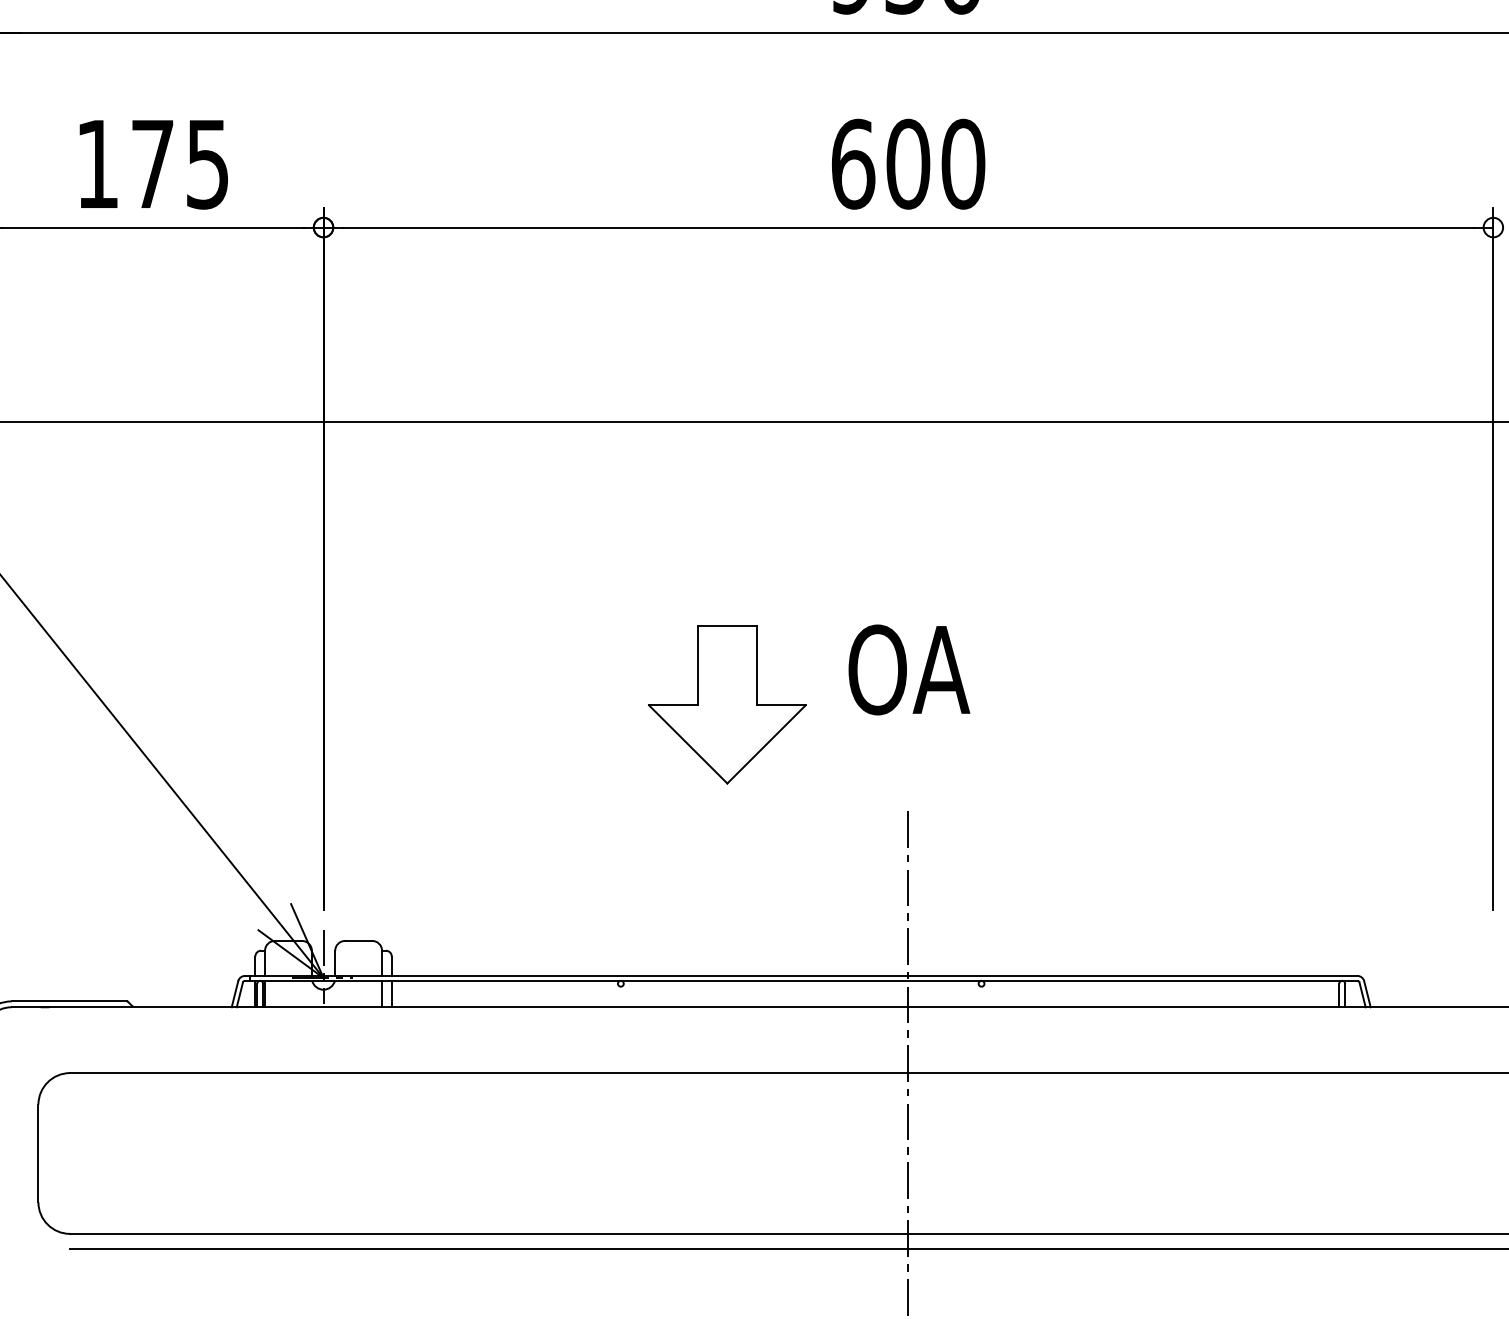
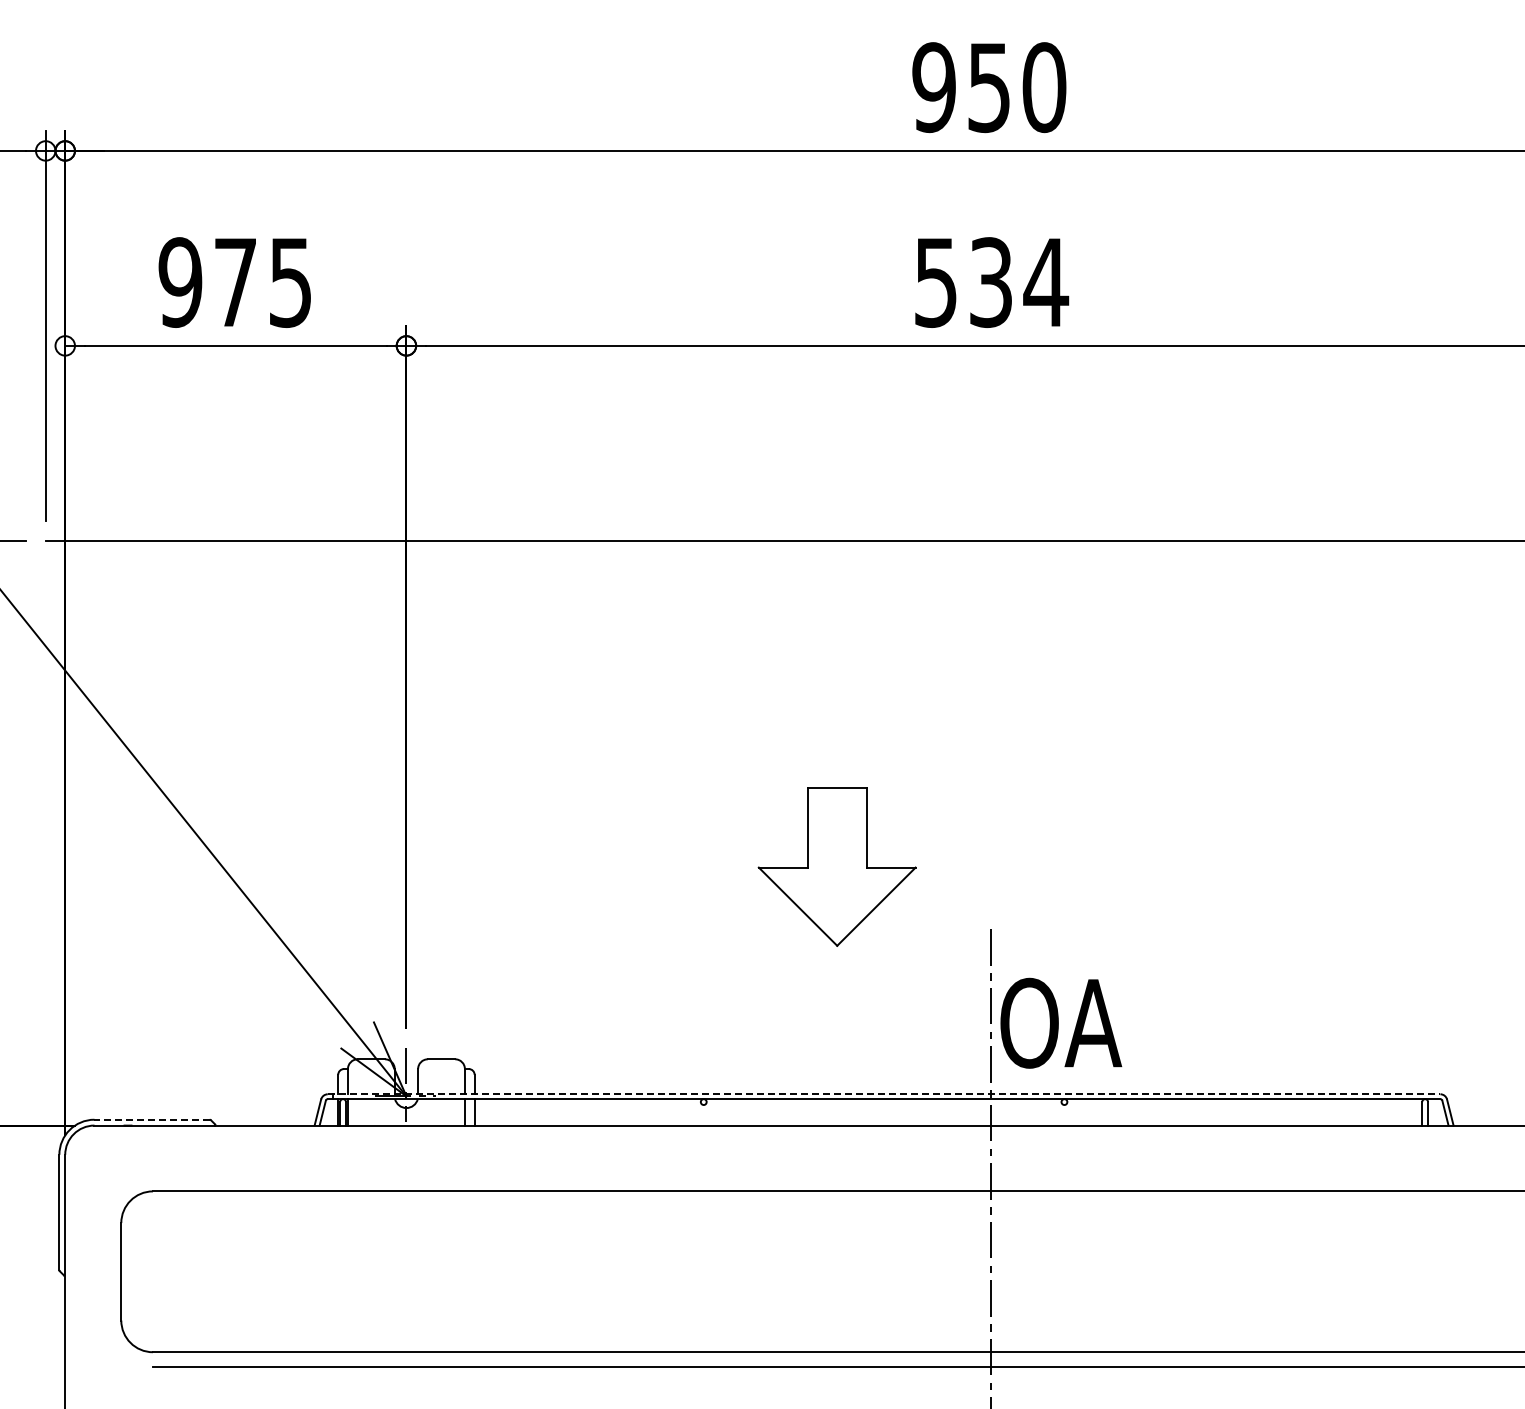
text: (97, 164) -> (180, 282), 175 -> 975
text: (908, 164) -> (991, 282), 600 -> 534
text: (909, 669) -> (1061, 1022), moved
part: (726, 704) -> (836, 866), moved
line: (801, 976) -> (884, 1094), solid -> dashed
line: (69, 1001) -> (152, 1119), solid -> dashed

